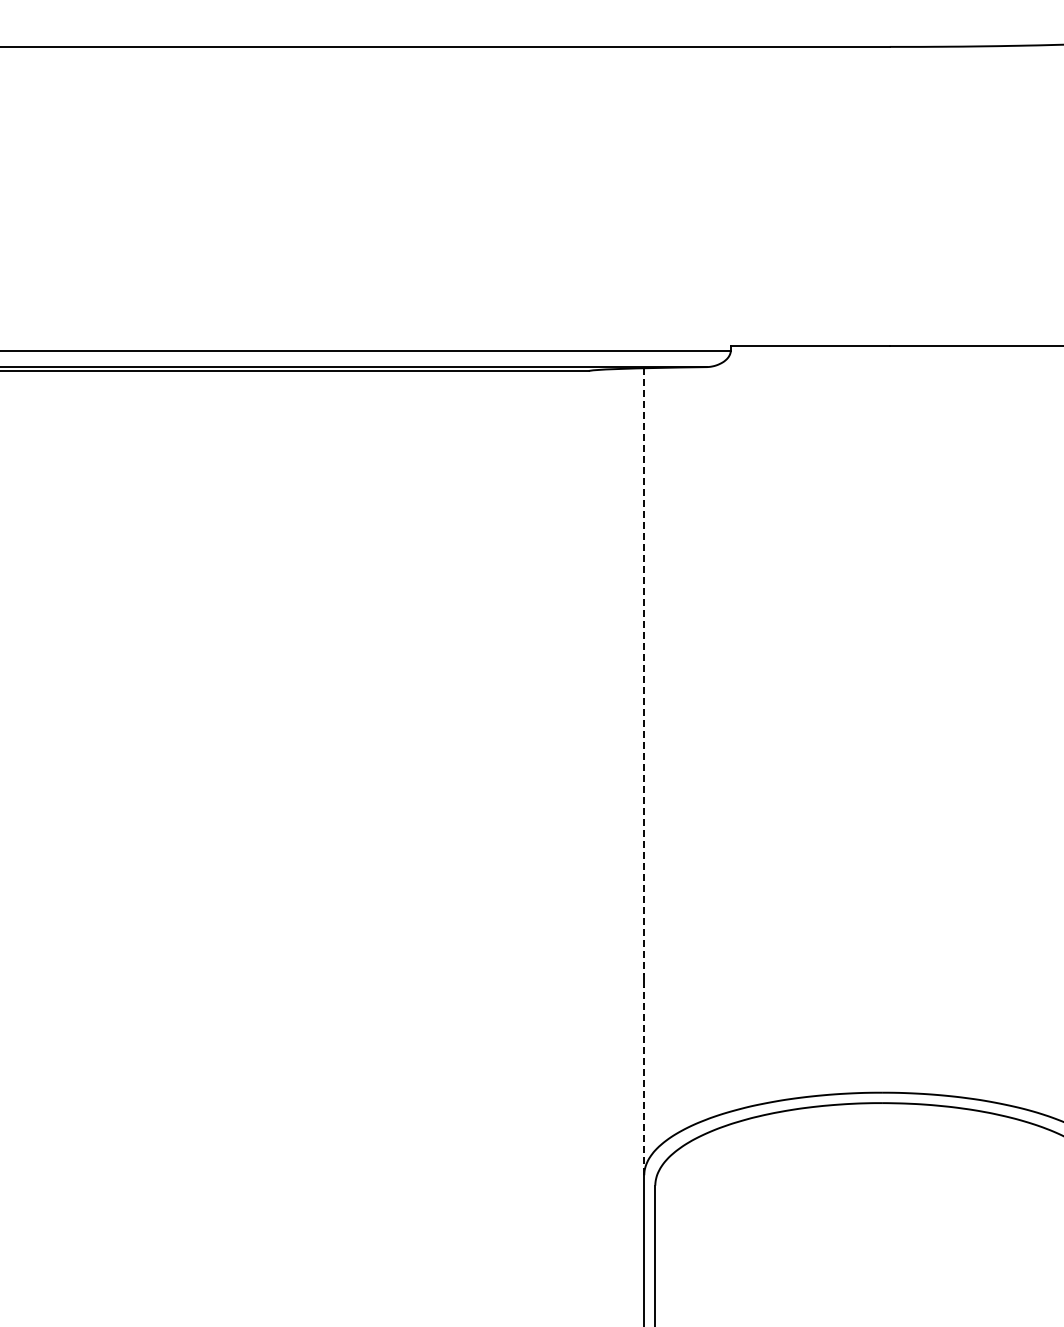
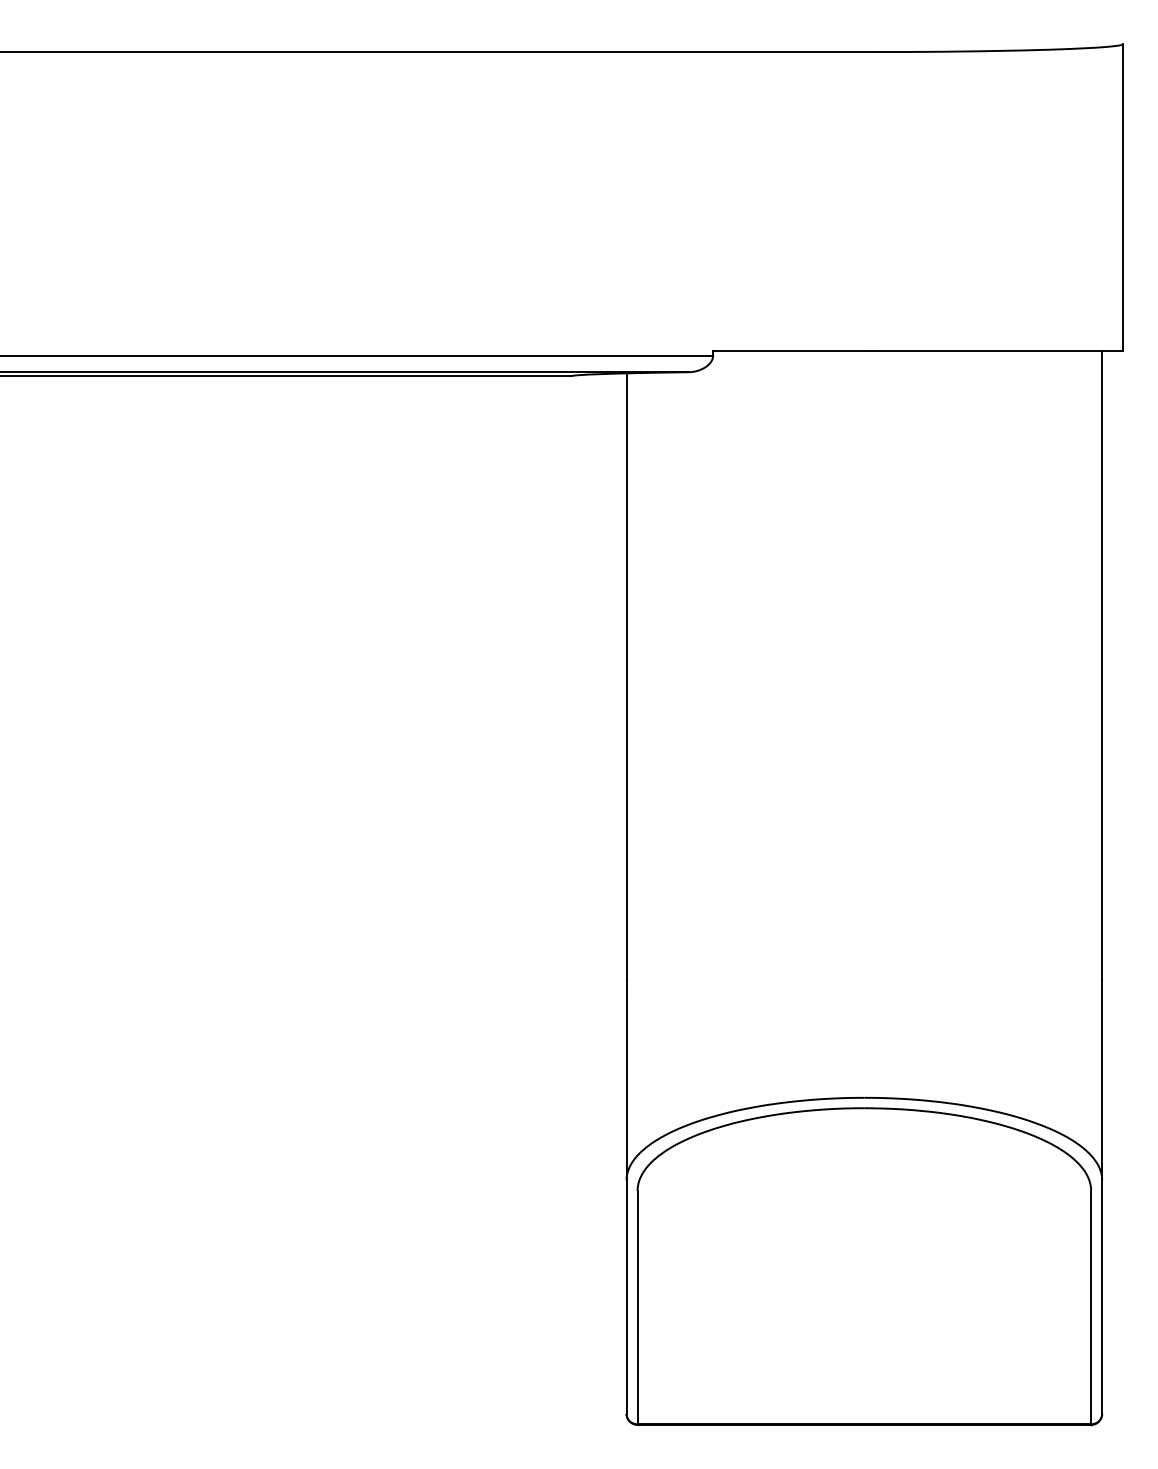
line: (644, 672) -> (626, 677), dashed -> solid
line: (644, 1080) -> (626, 1085), dashed -> solid

